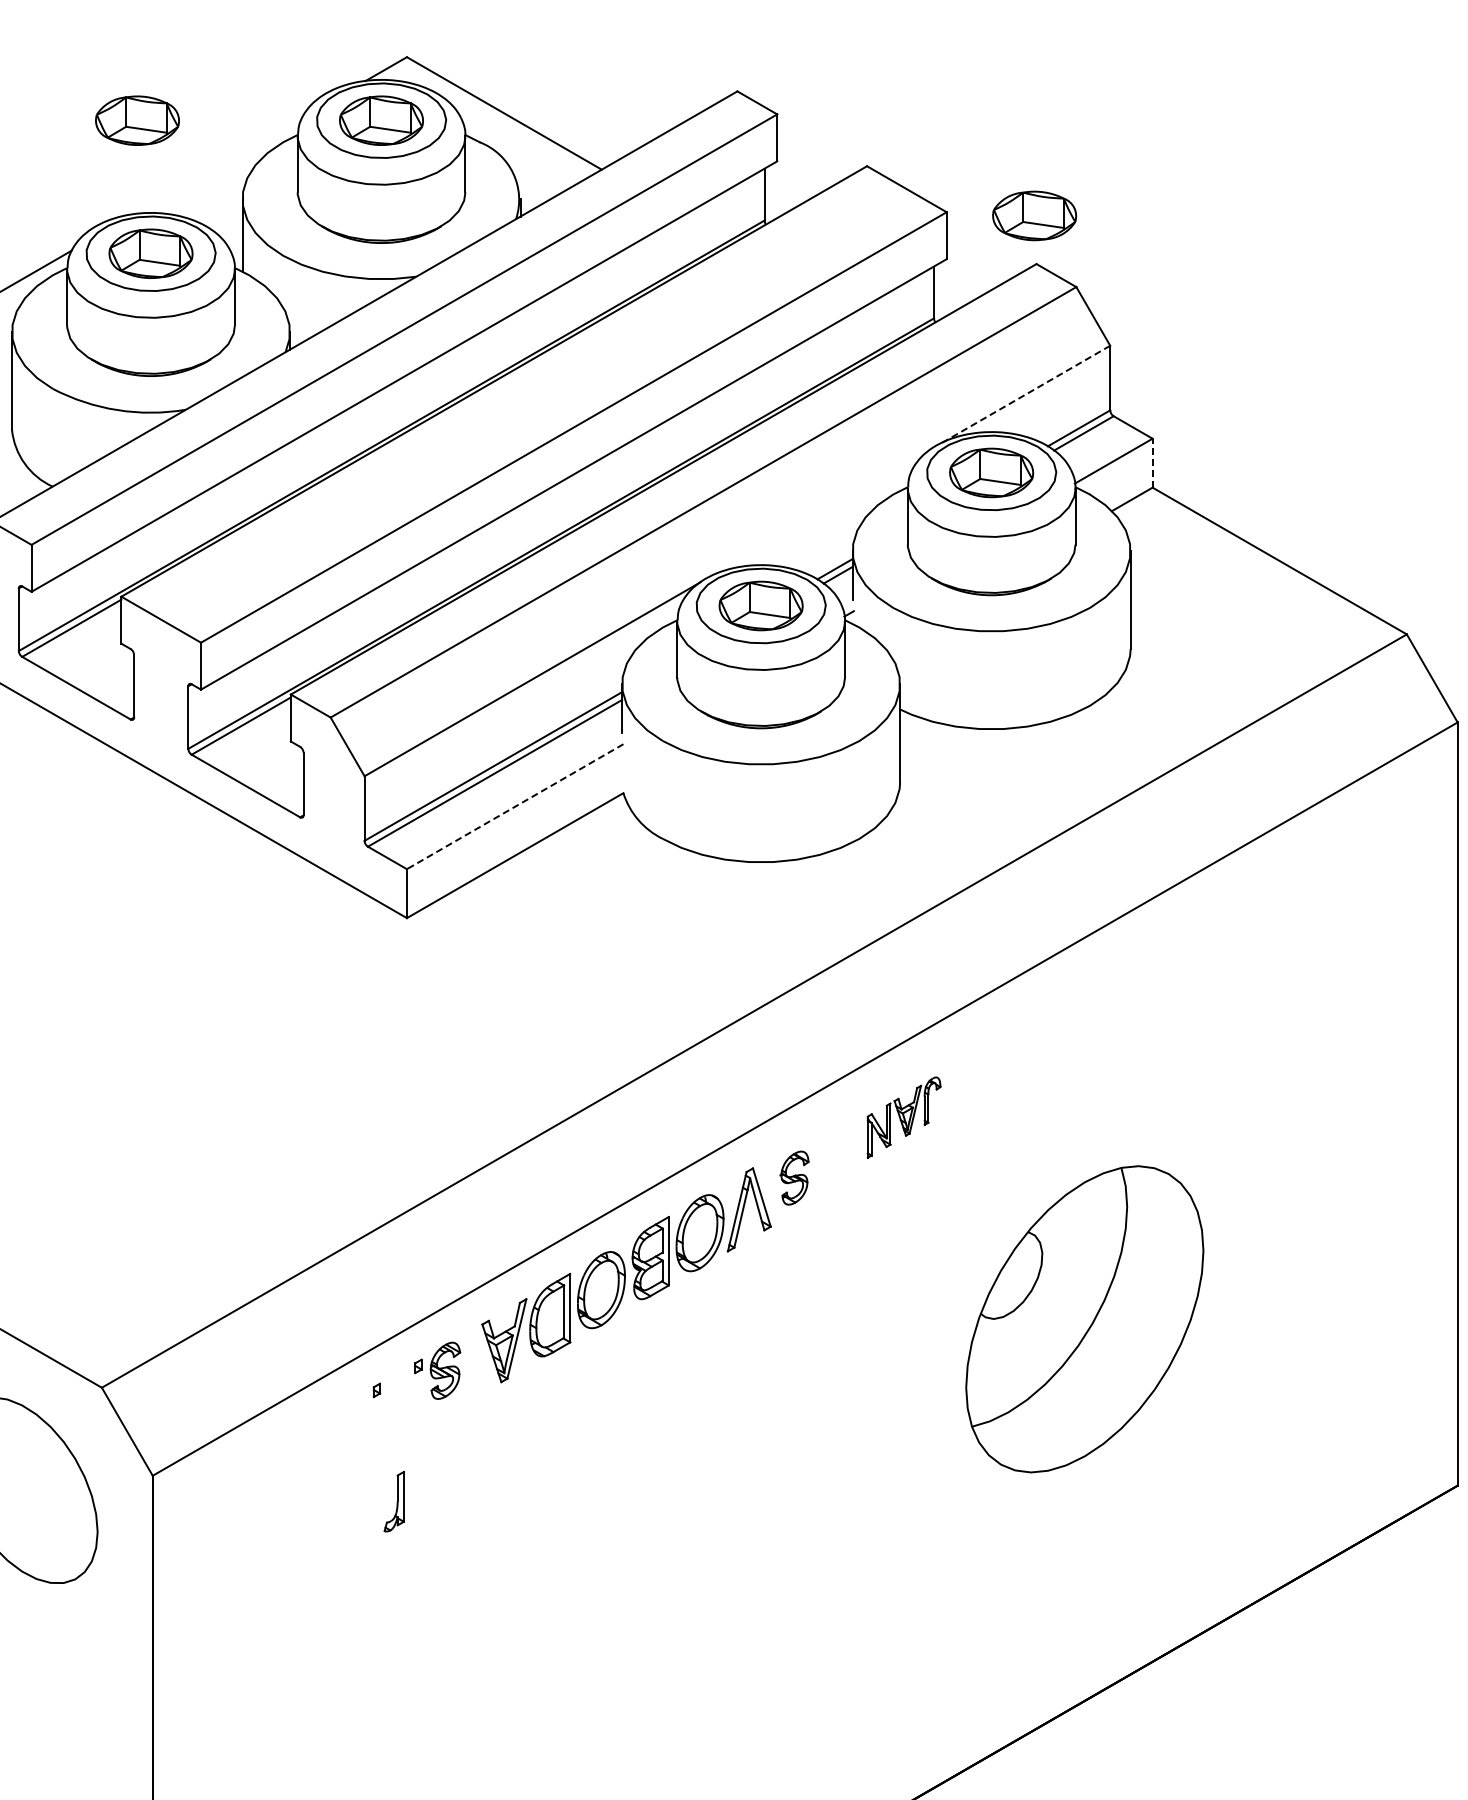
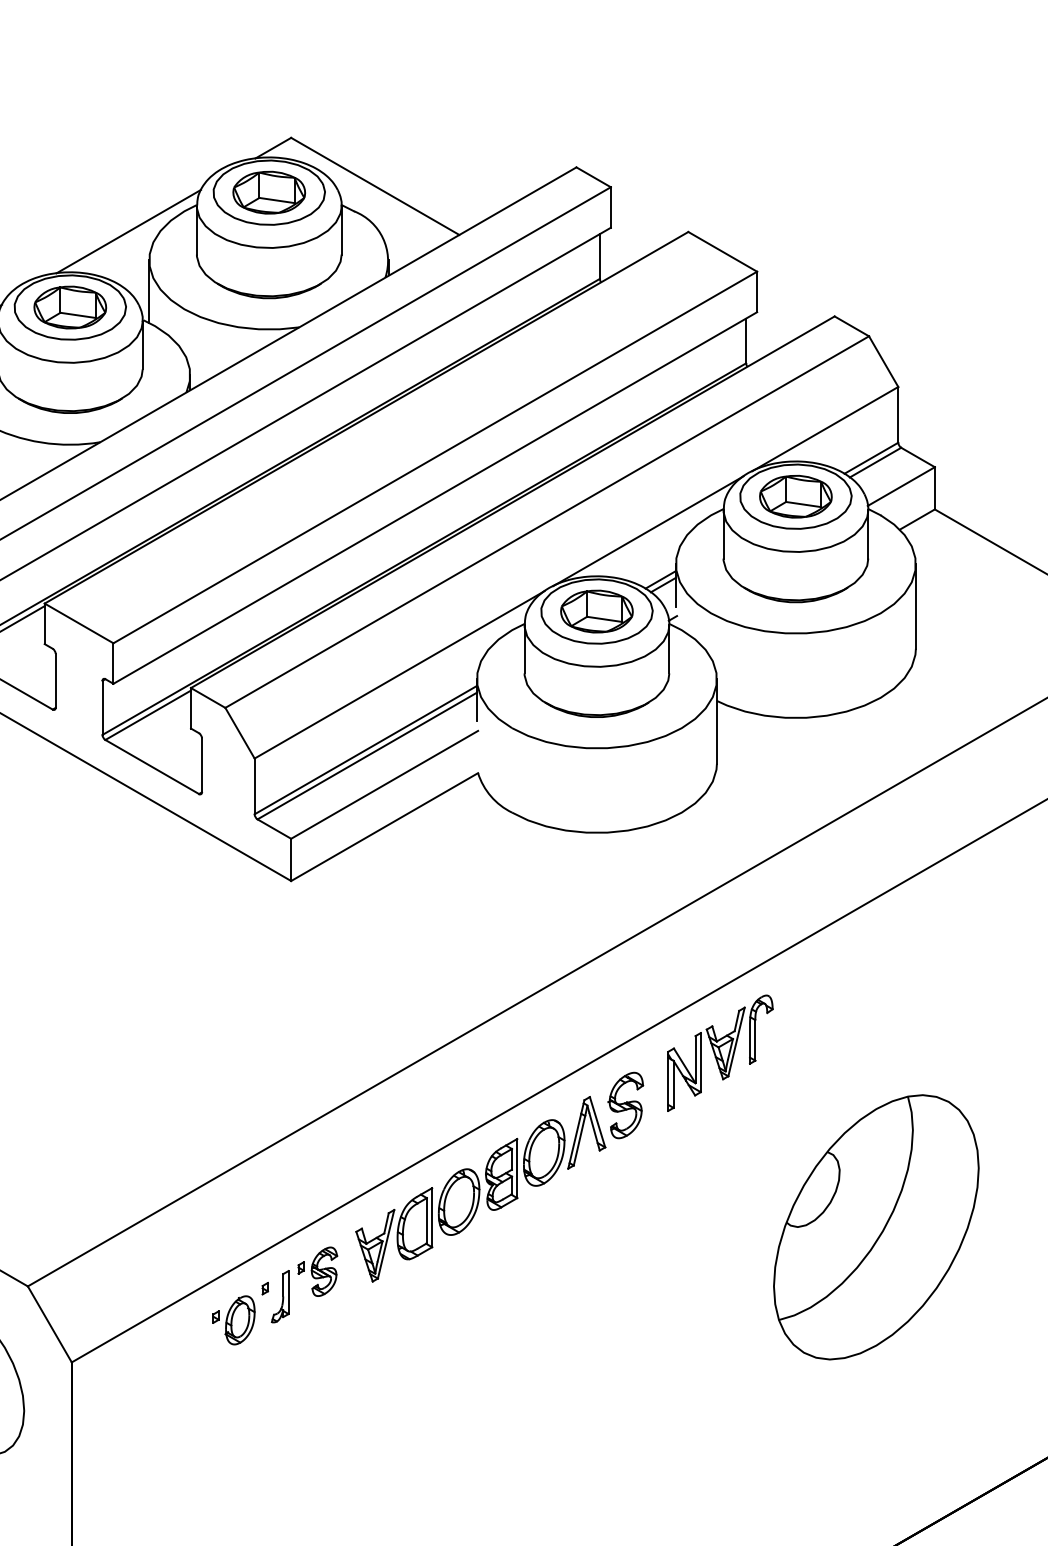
part: (137, 120) -> (58, 192), removed
line: (218, 165) -> (128, 231), added
part: (1034, 215) -> (832, 274), removed
line: (1025, 394) -> (825, 429), dashed -> solid
line: (1152, 462) -> (934, 487), dashed -> solid
line: (820, 512) -> (648, 530), added
line: (515, 806) -> (384, 784), dashed -> solid
part: (903, 1117) -> (719, 1053), size x1.67
part: (794, 1177) -> (625, 1104), size x1.43
part: (340, 1426) -> (233, 1319), added
part: (393, 1501) -> (279, 1296), moved

